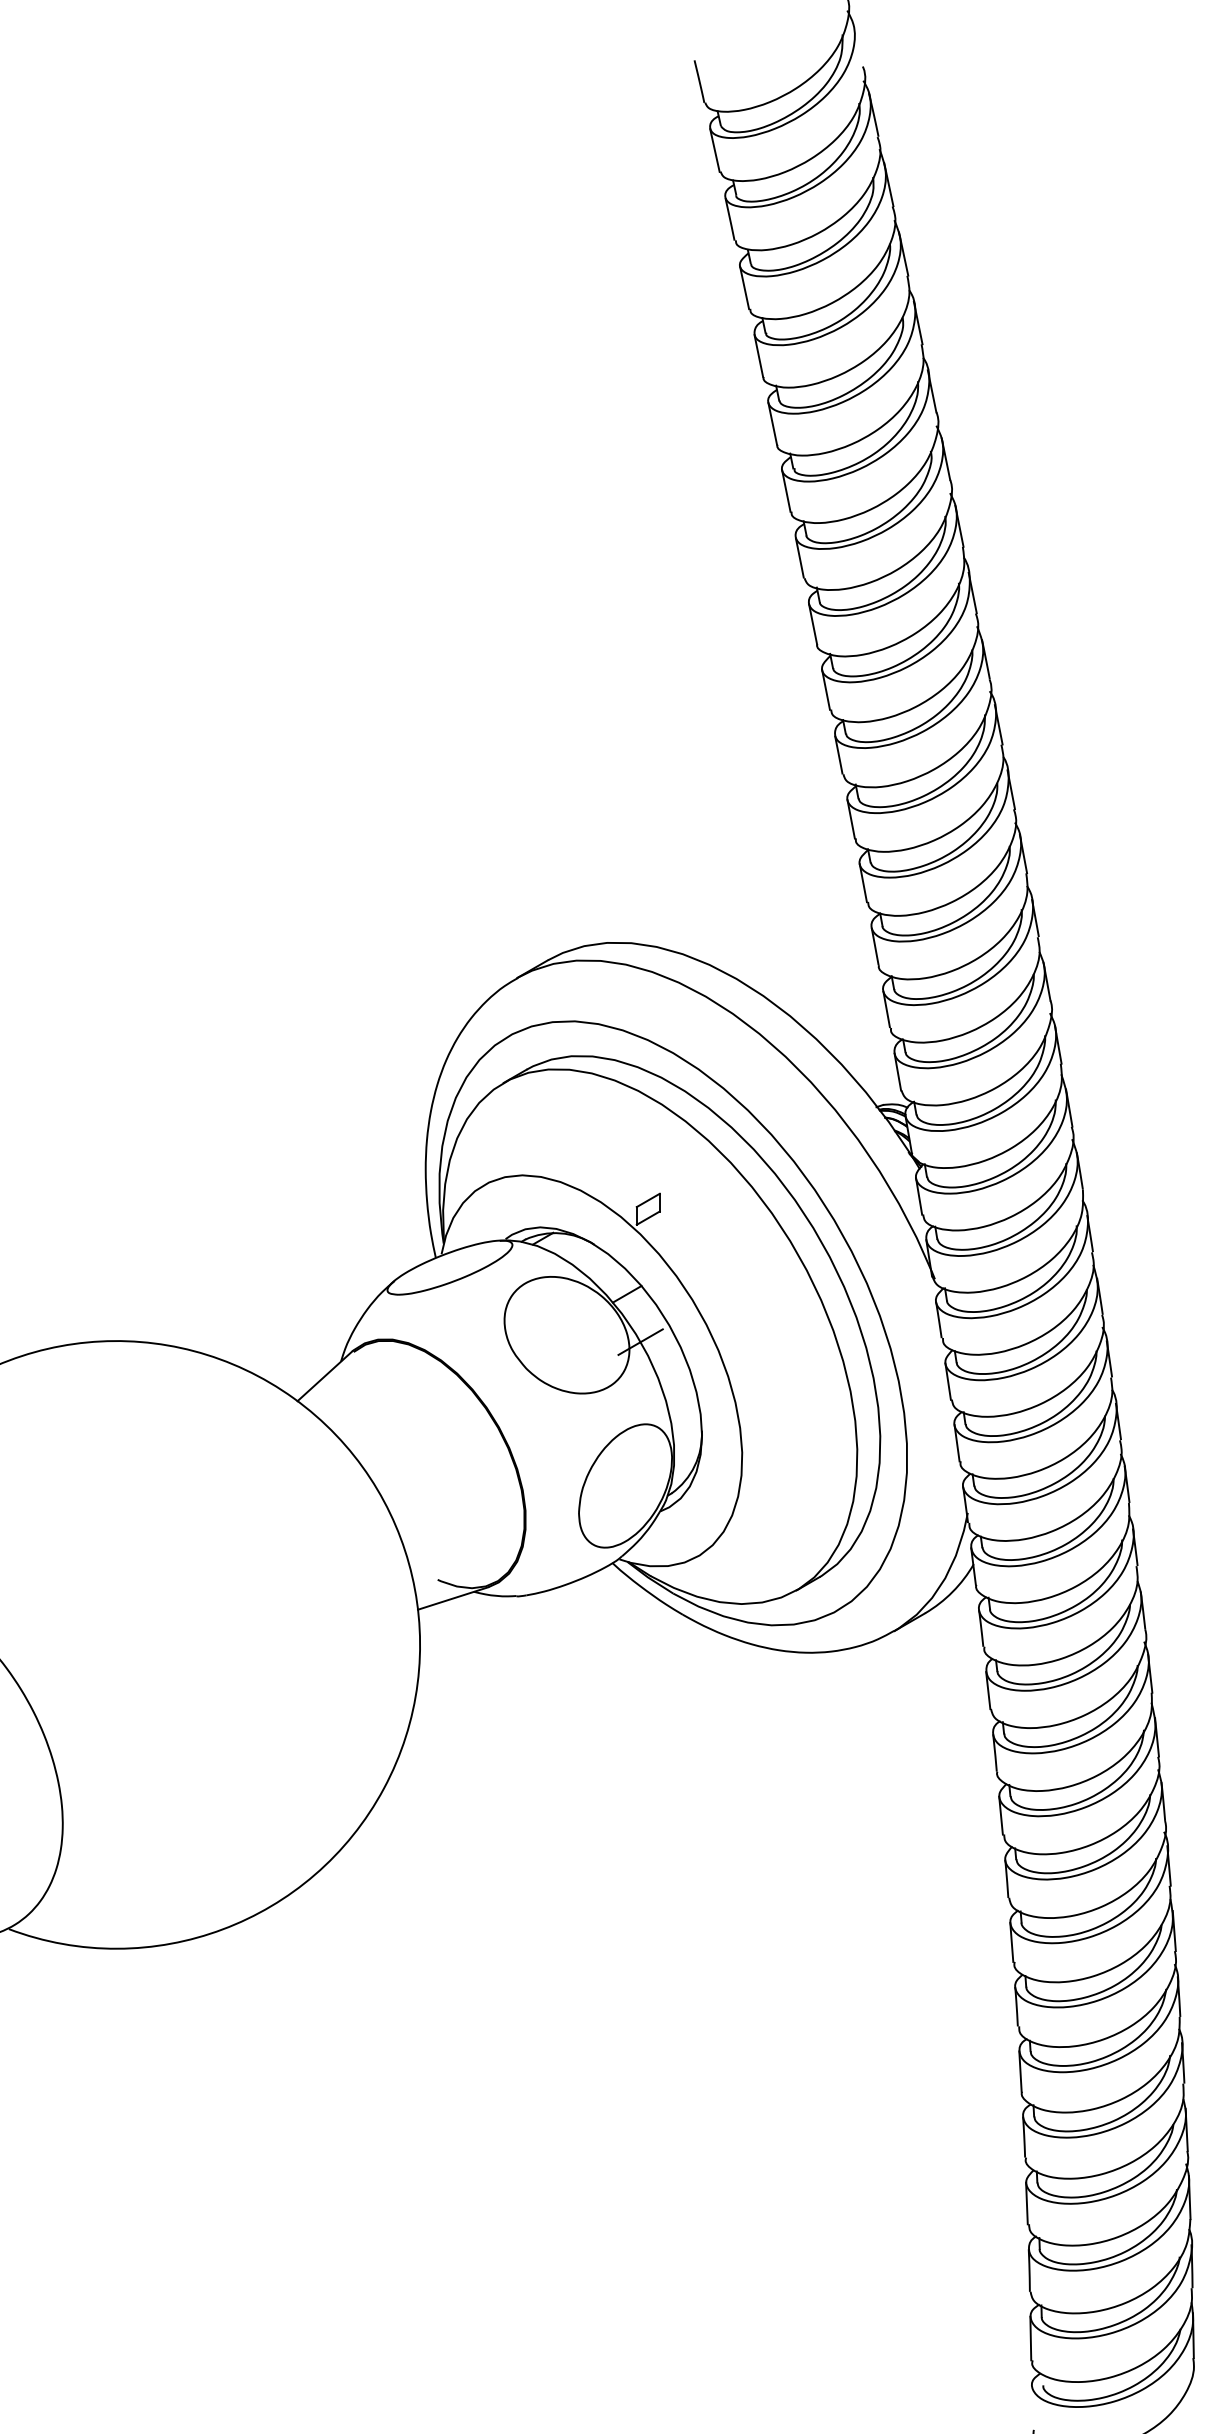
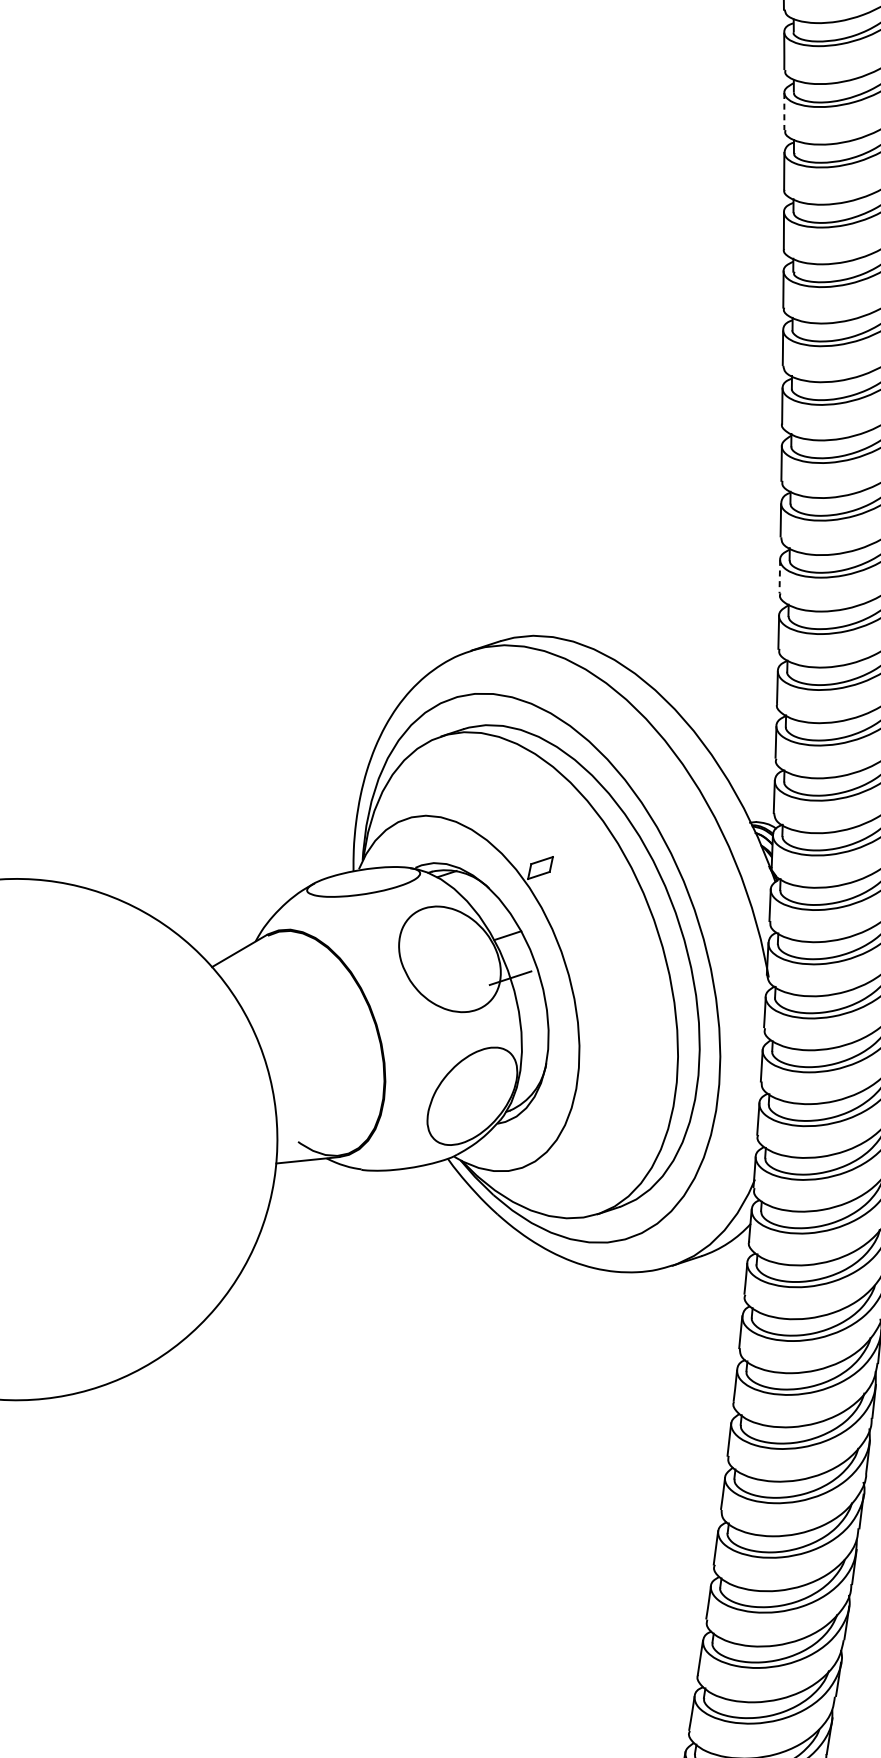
line: (744, 287) -> (784, 111), solid -> dashed
line: (851, 819) -> (780, 576), solid -> dashed

